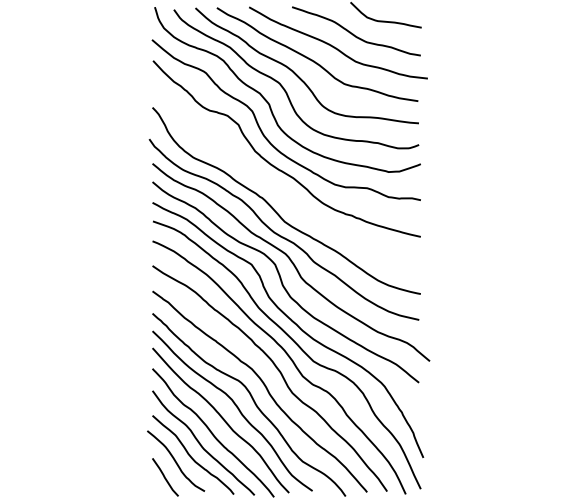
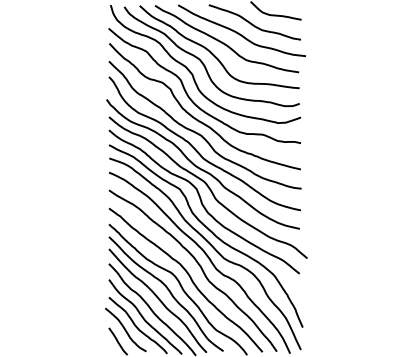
curve: (279, 186) -> (199, 133), added

